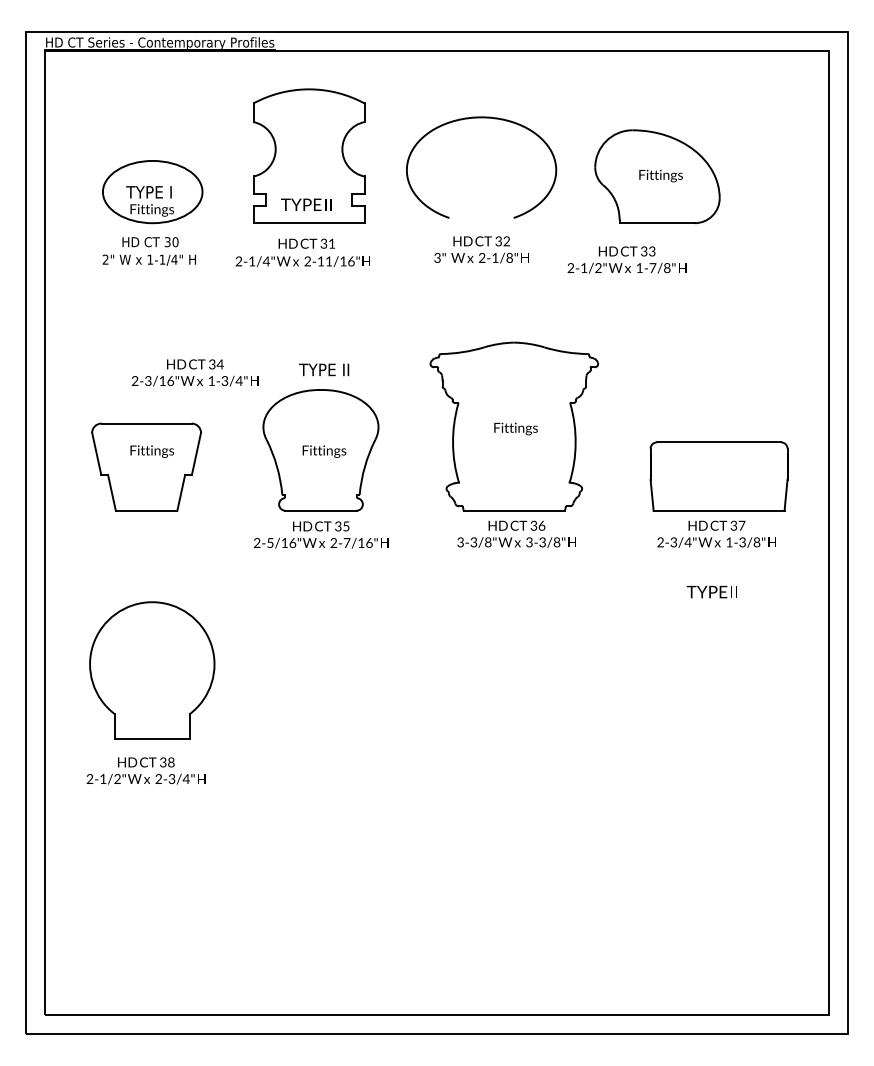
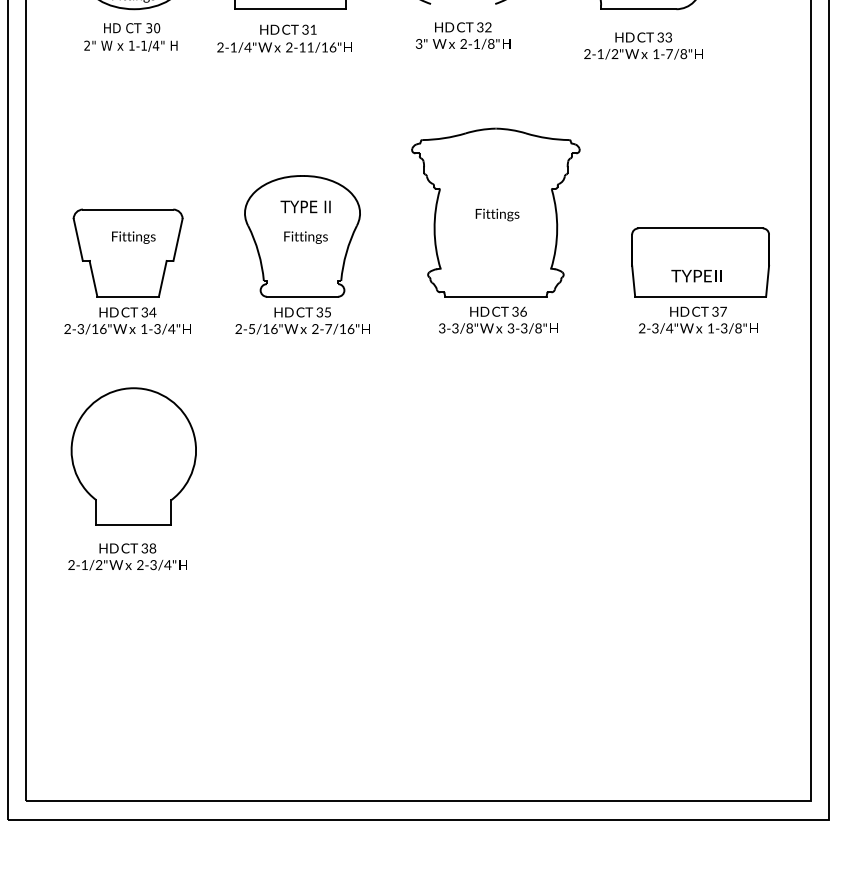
text: (626, 259) -> (643, 45), moved
text: (324, 369) -> (306, 206), moved
text: (194, 372) -> (127, 320), moved
text: (711, 591) -> (696, 275), moved

